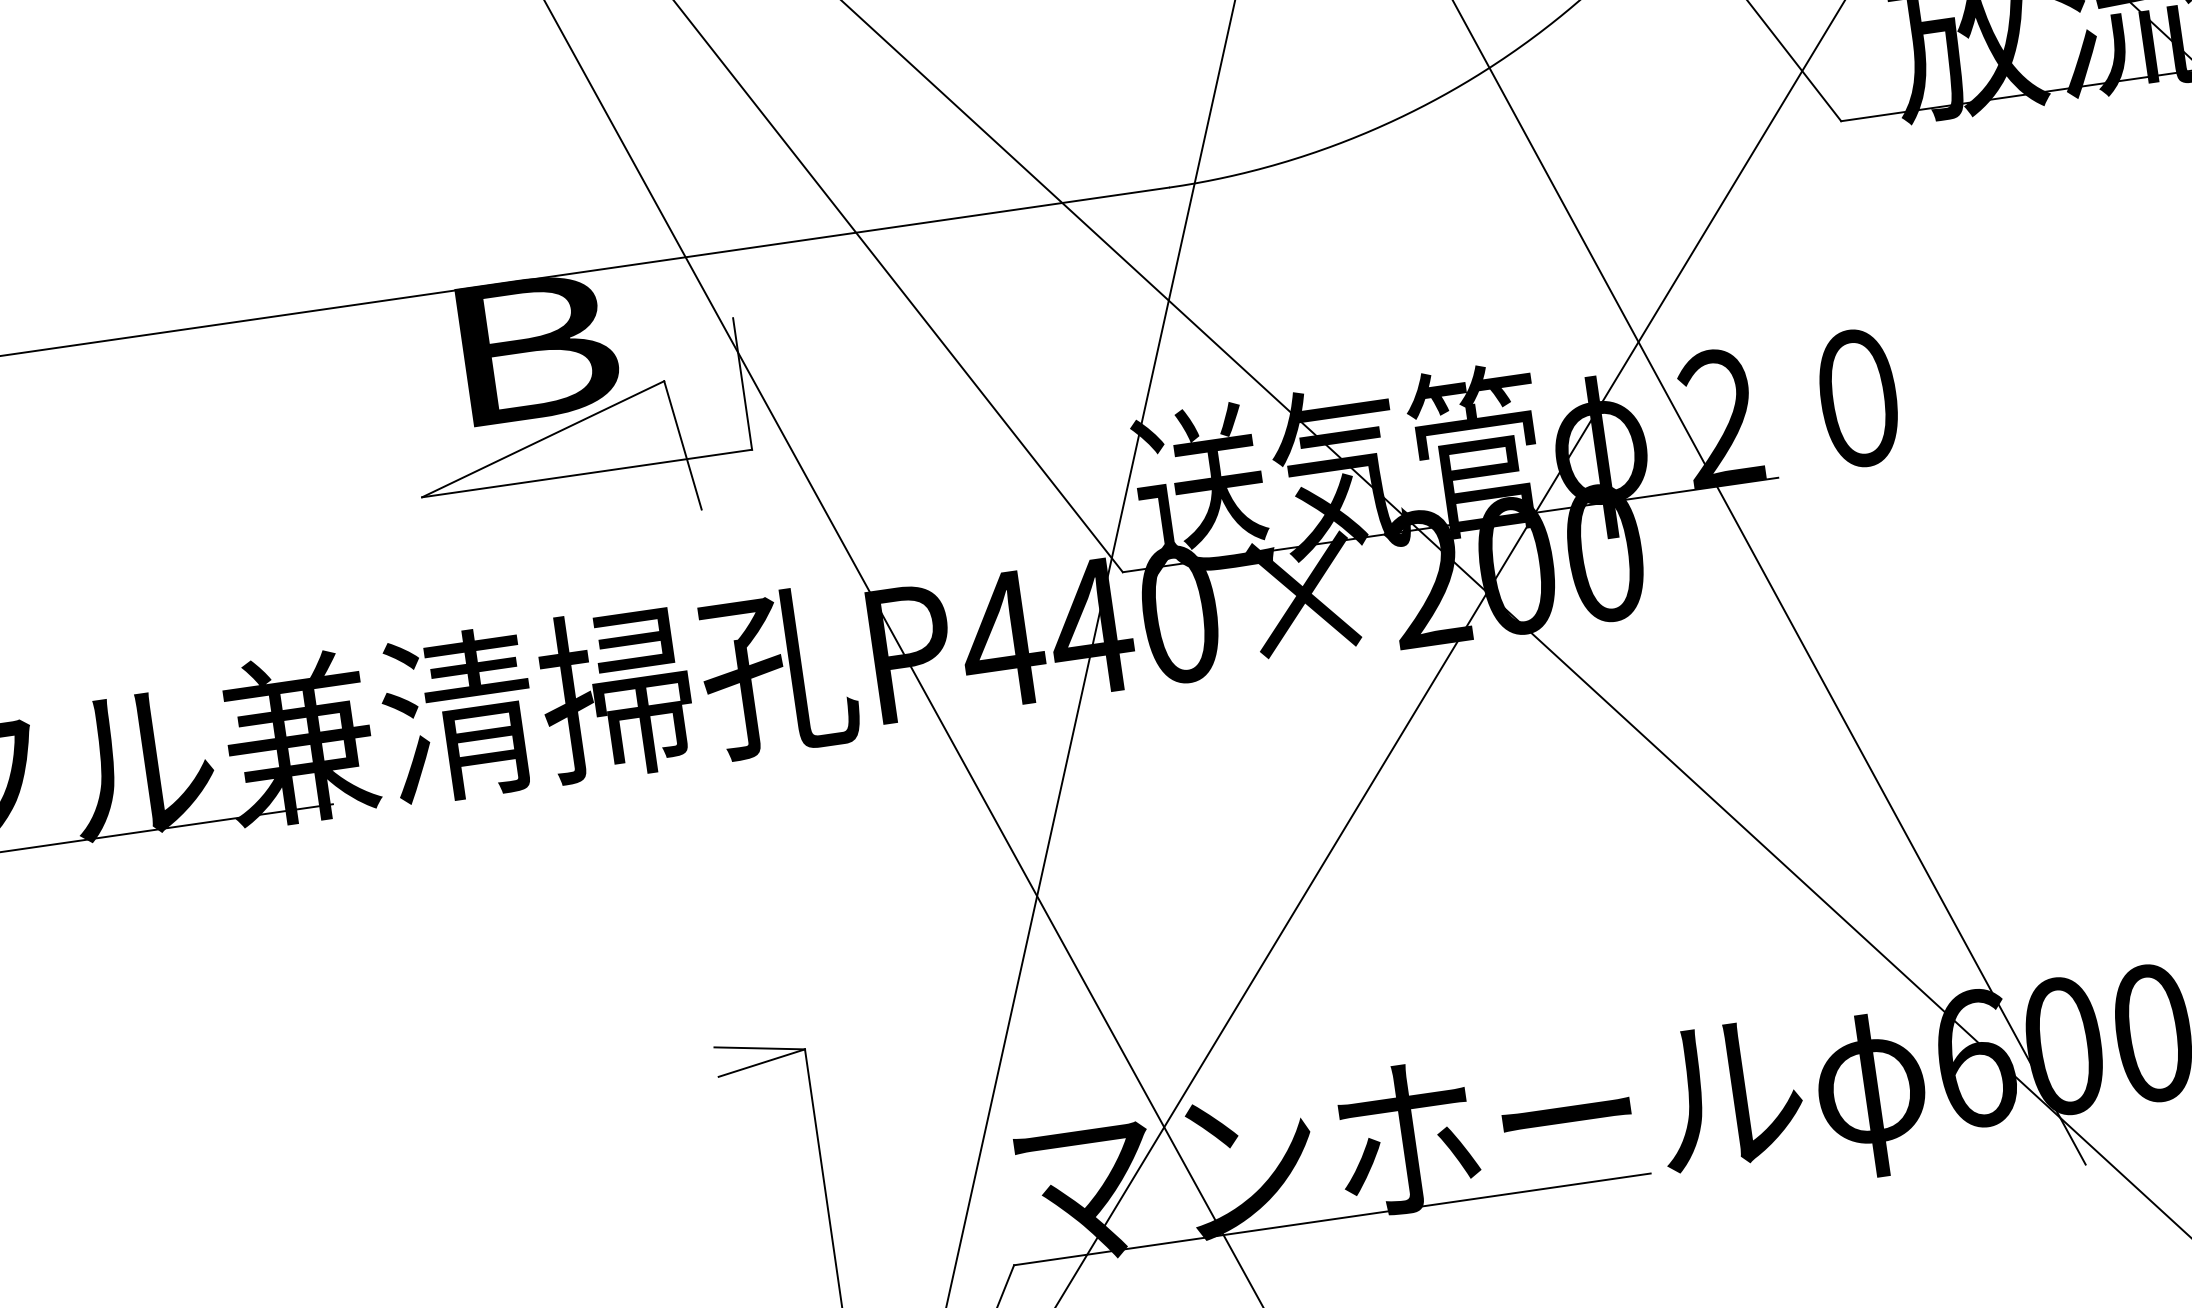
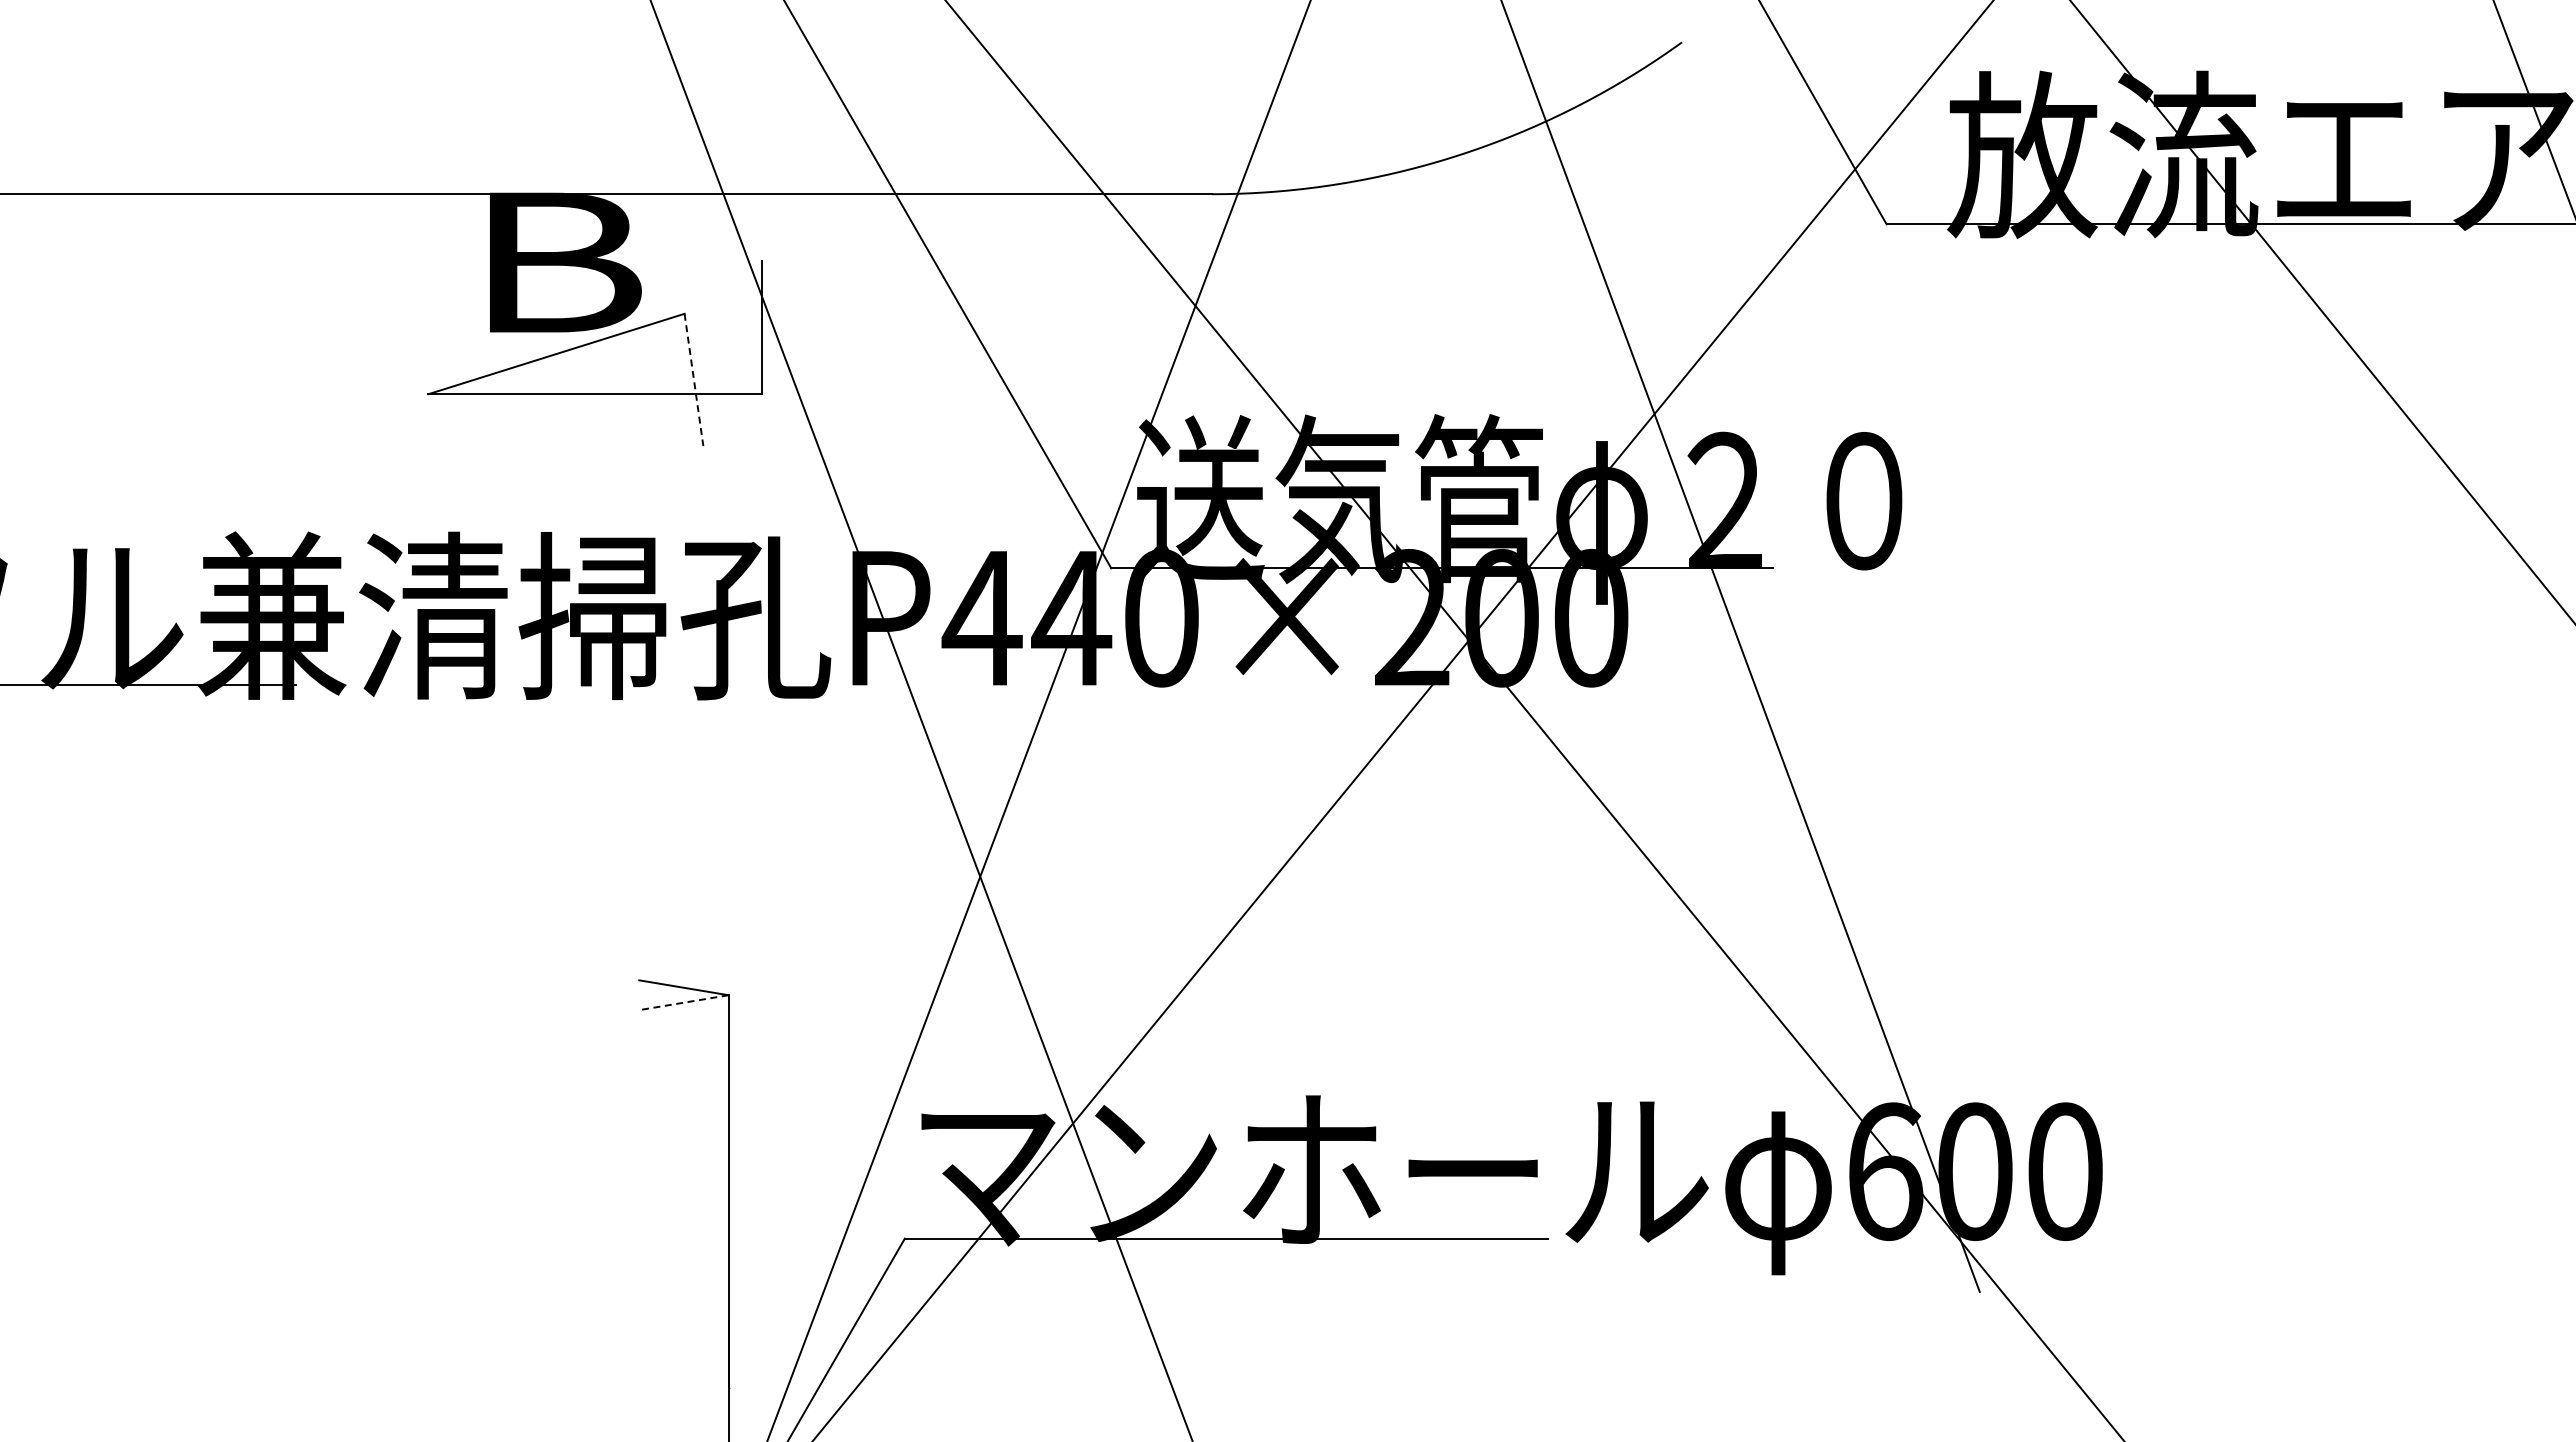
line: (682, 445) -> (693, 380), solid -> dashed
line: (761, 1063) -> (683, 1002), solid -> dashed

